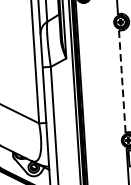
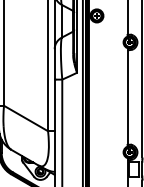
line: (122, 81) -> (127, 97), dashed -> solid

